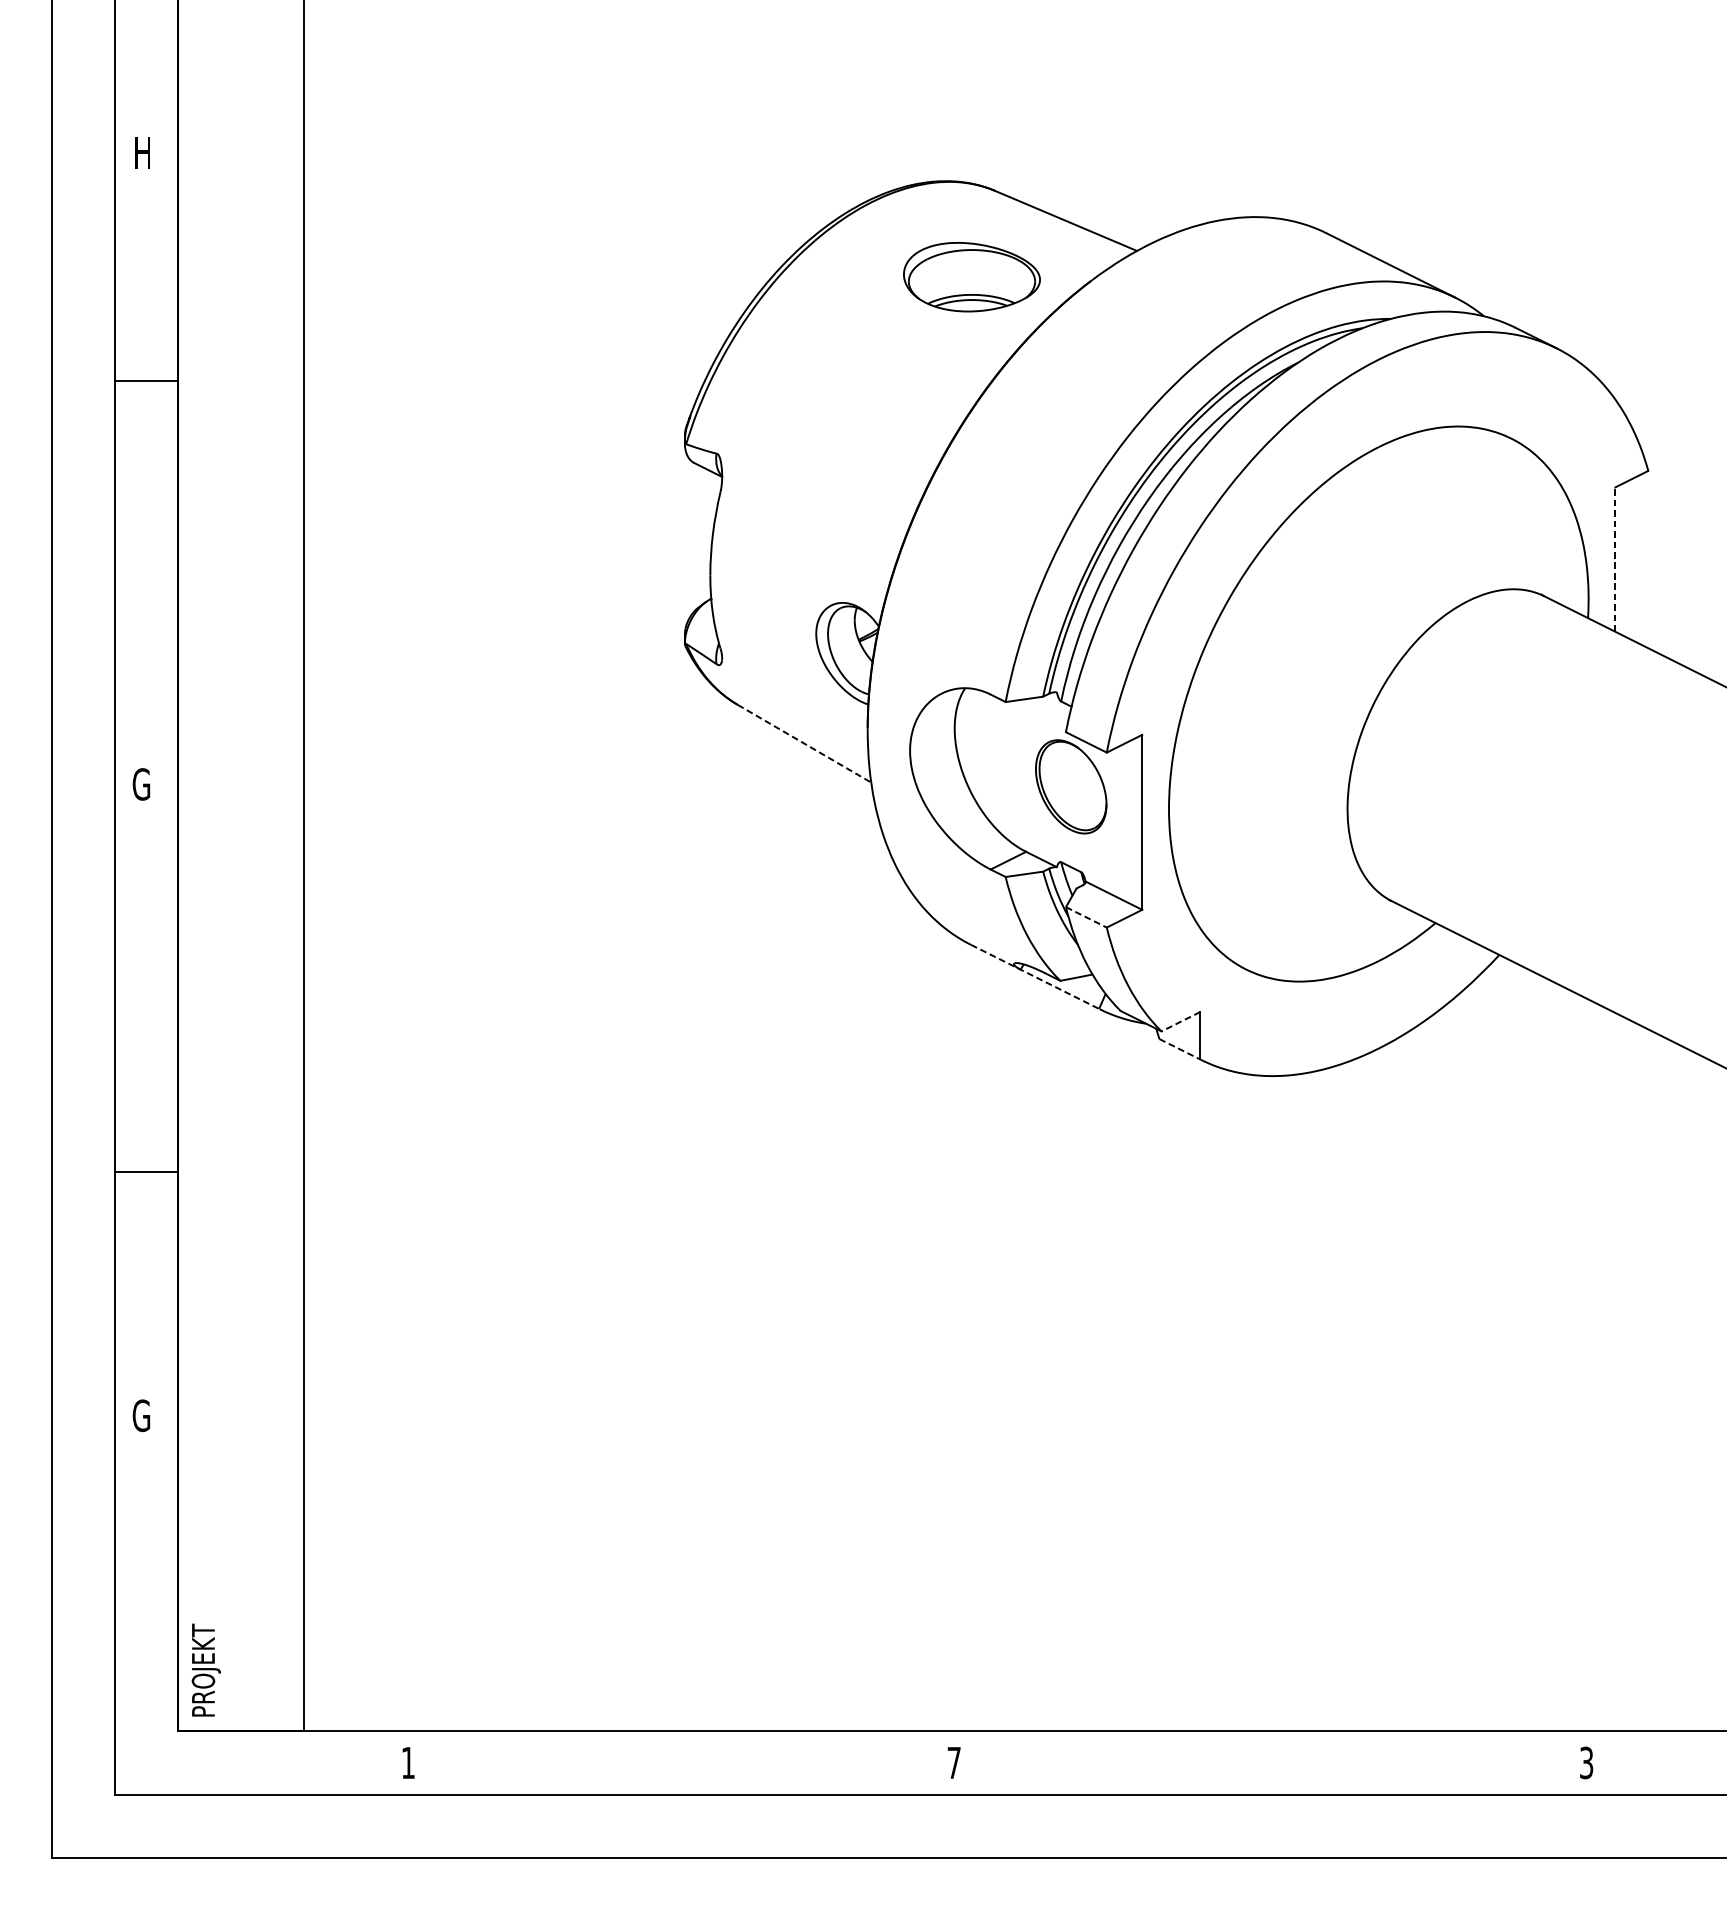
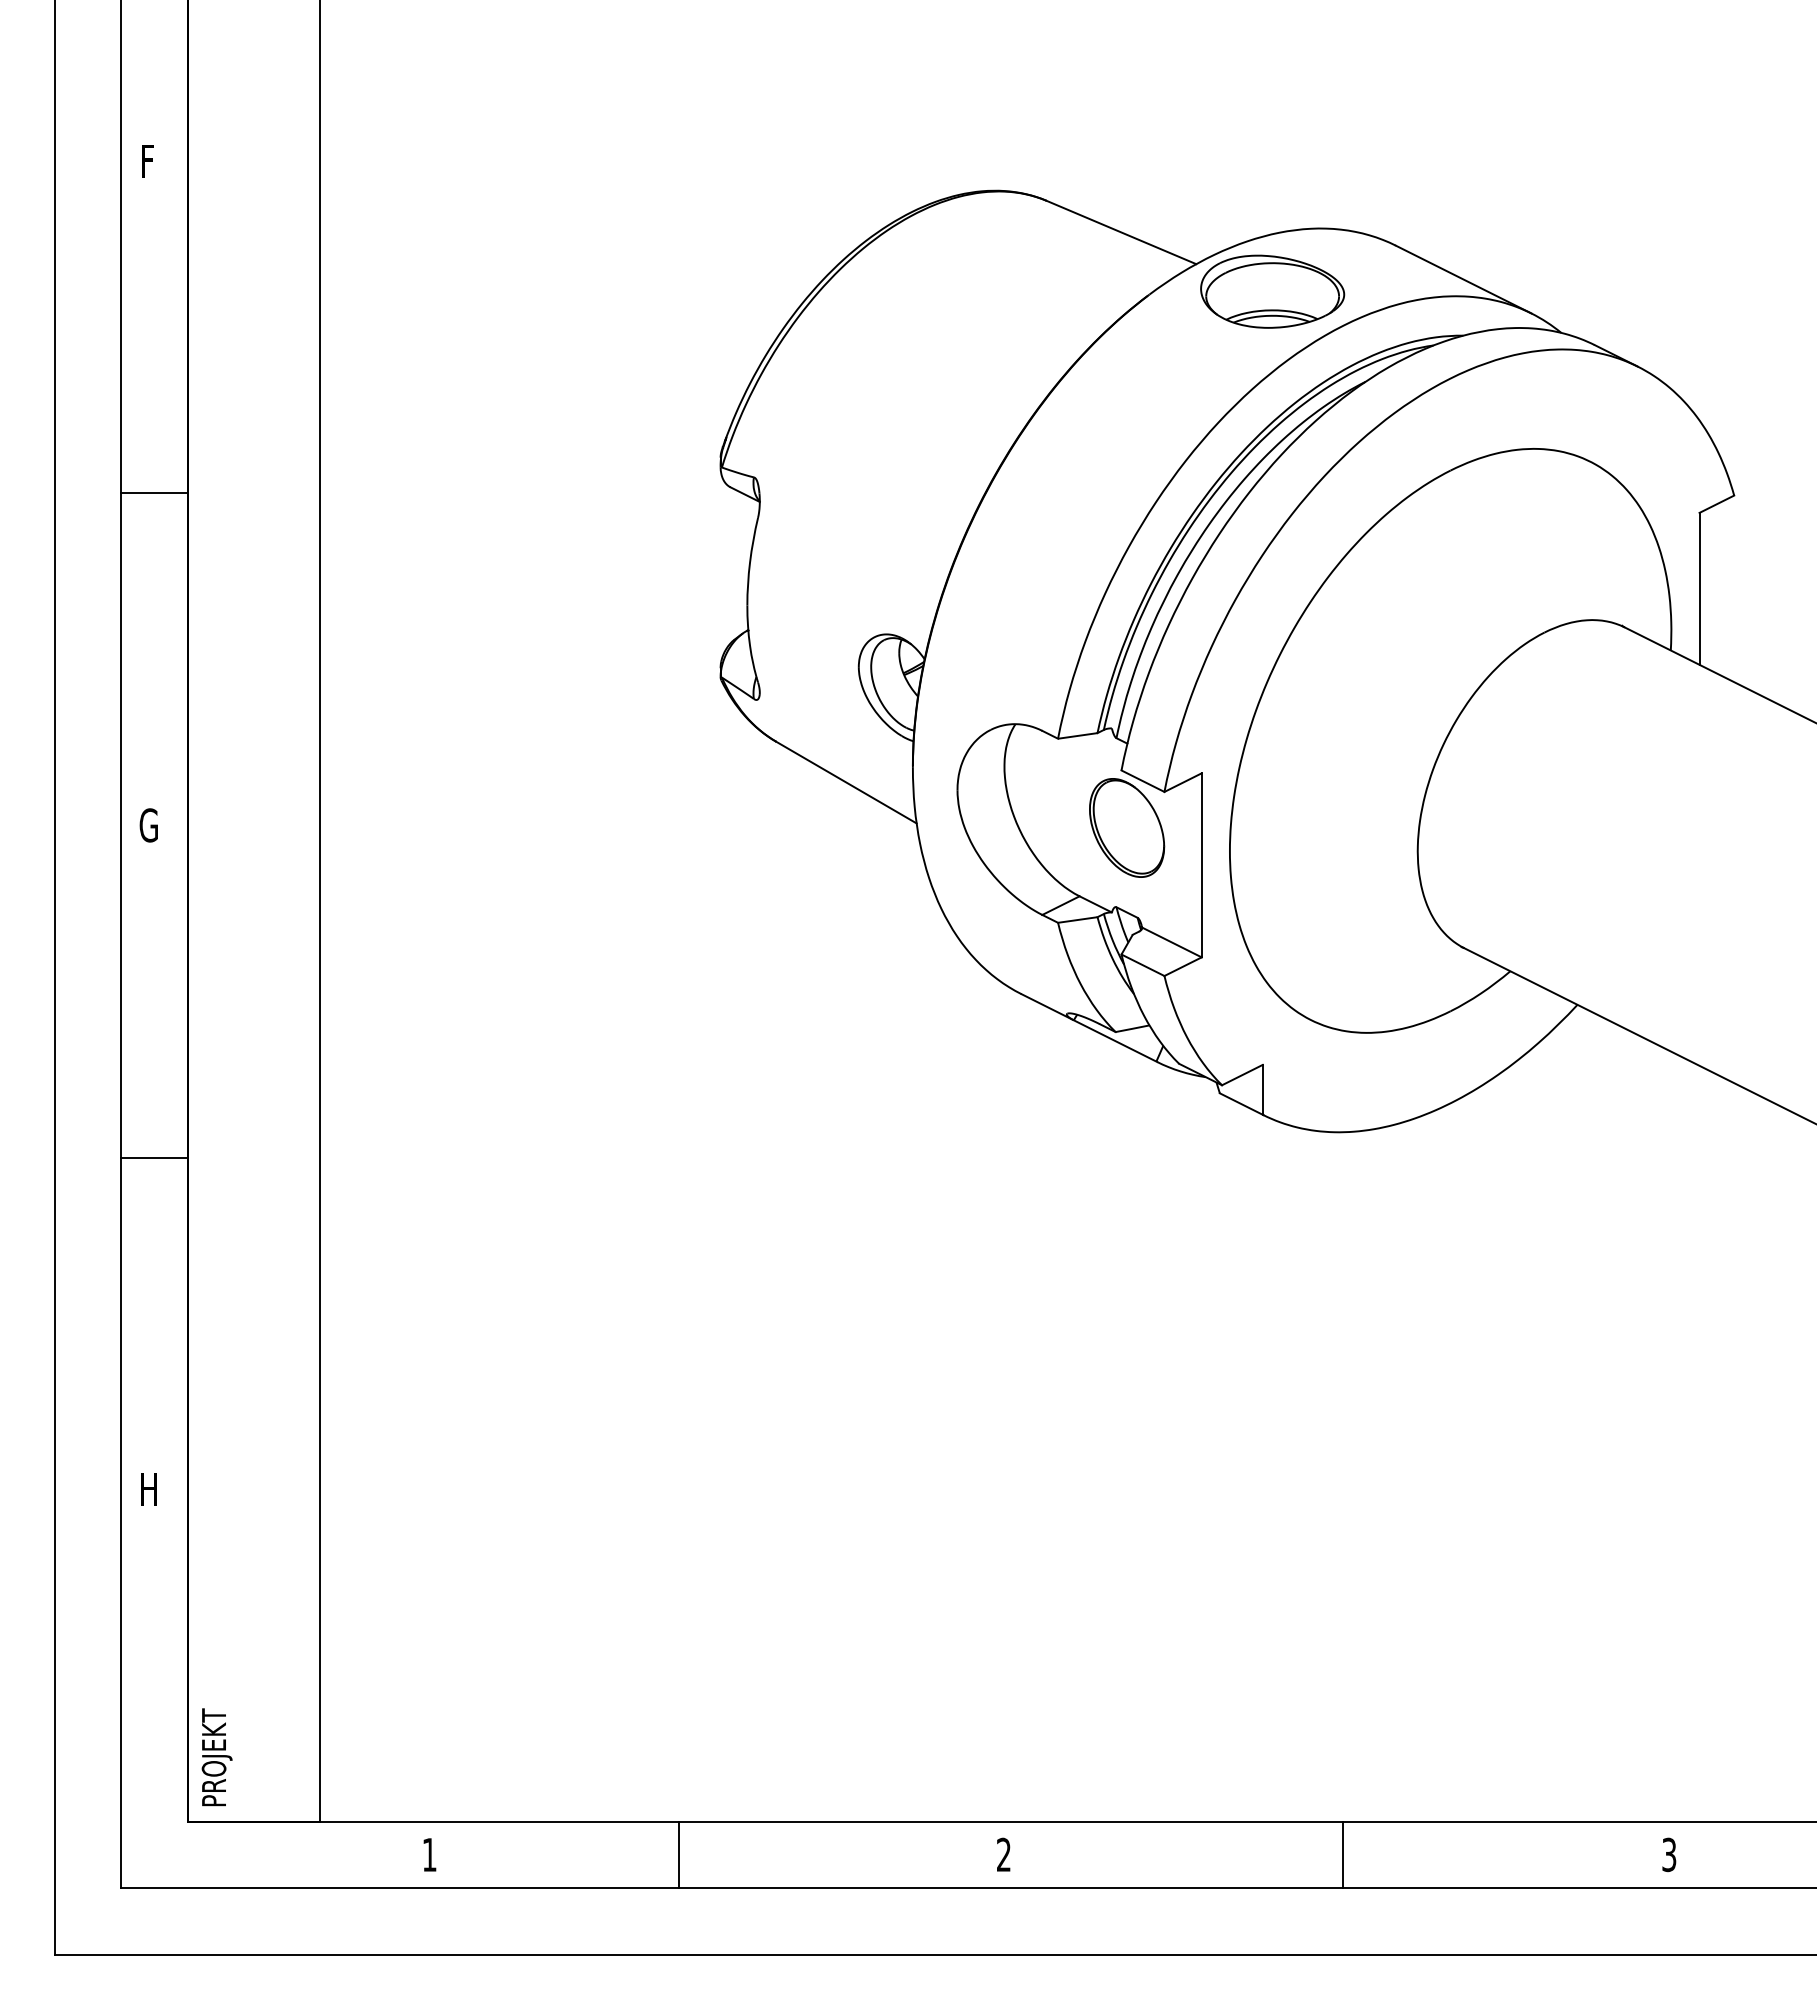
text: (143, 153) -> (151, 161), H -> F
part: (971, 276) -> (1272, 291), moved
line: (146, 381) -> (154, 493), moved
line: (1615, 559) -> (1699, 588), dashed -> solid
line: (804, 743) -> (846, 782), dashed -> solid
line: (1086, 917) -> (1143, 965), dashed -> solid
line: (1035, 977) -> (1089, 1028), dashed -> solid
line: (1180, 1022) -> (1242, 1075), dashed -> solid
line: (1180, 1049) -> (1242, 1104), dashed -> solid
line: (146, 1172) -> (154, 1157), moved
text: (141, 1415) -> (148, 1489), G -> H
line: (645, 1762) -> (679, 1854), added
text: (953, 1762) -> (1003, 1854), 7 -> 2
line: (1276, 1762) -> (1343, 1854), added

